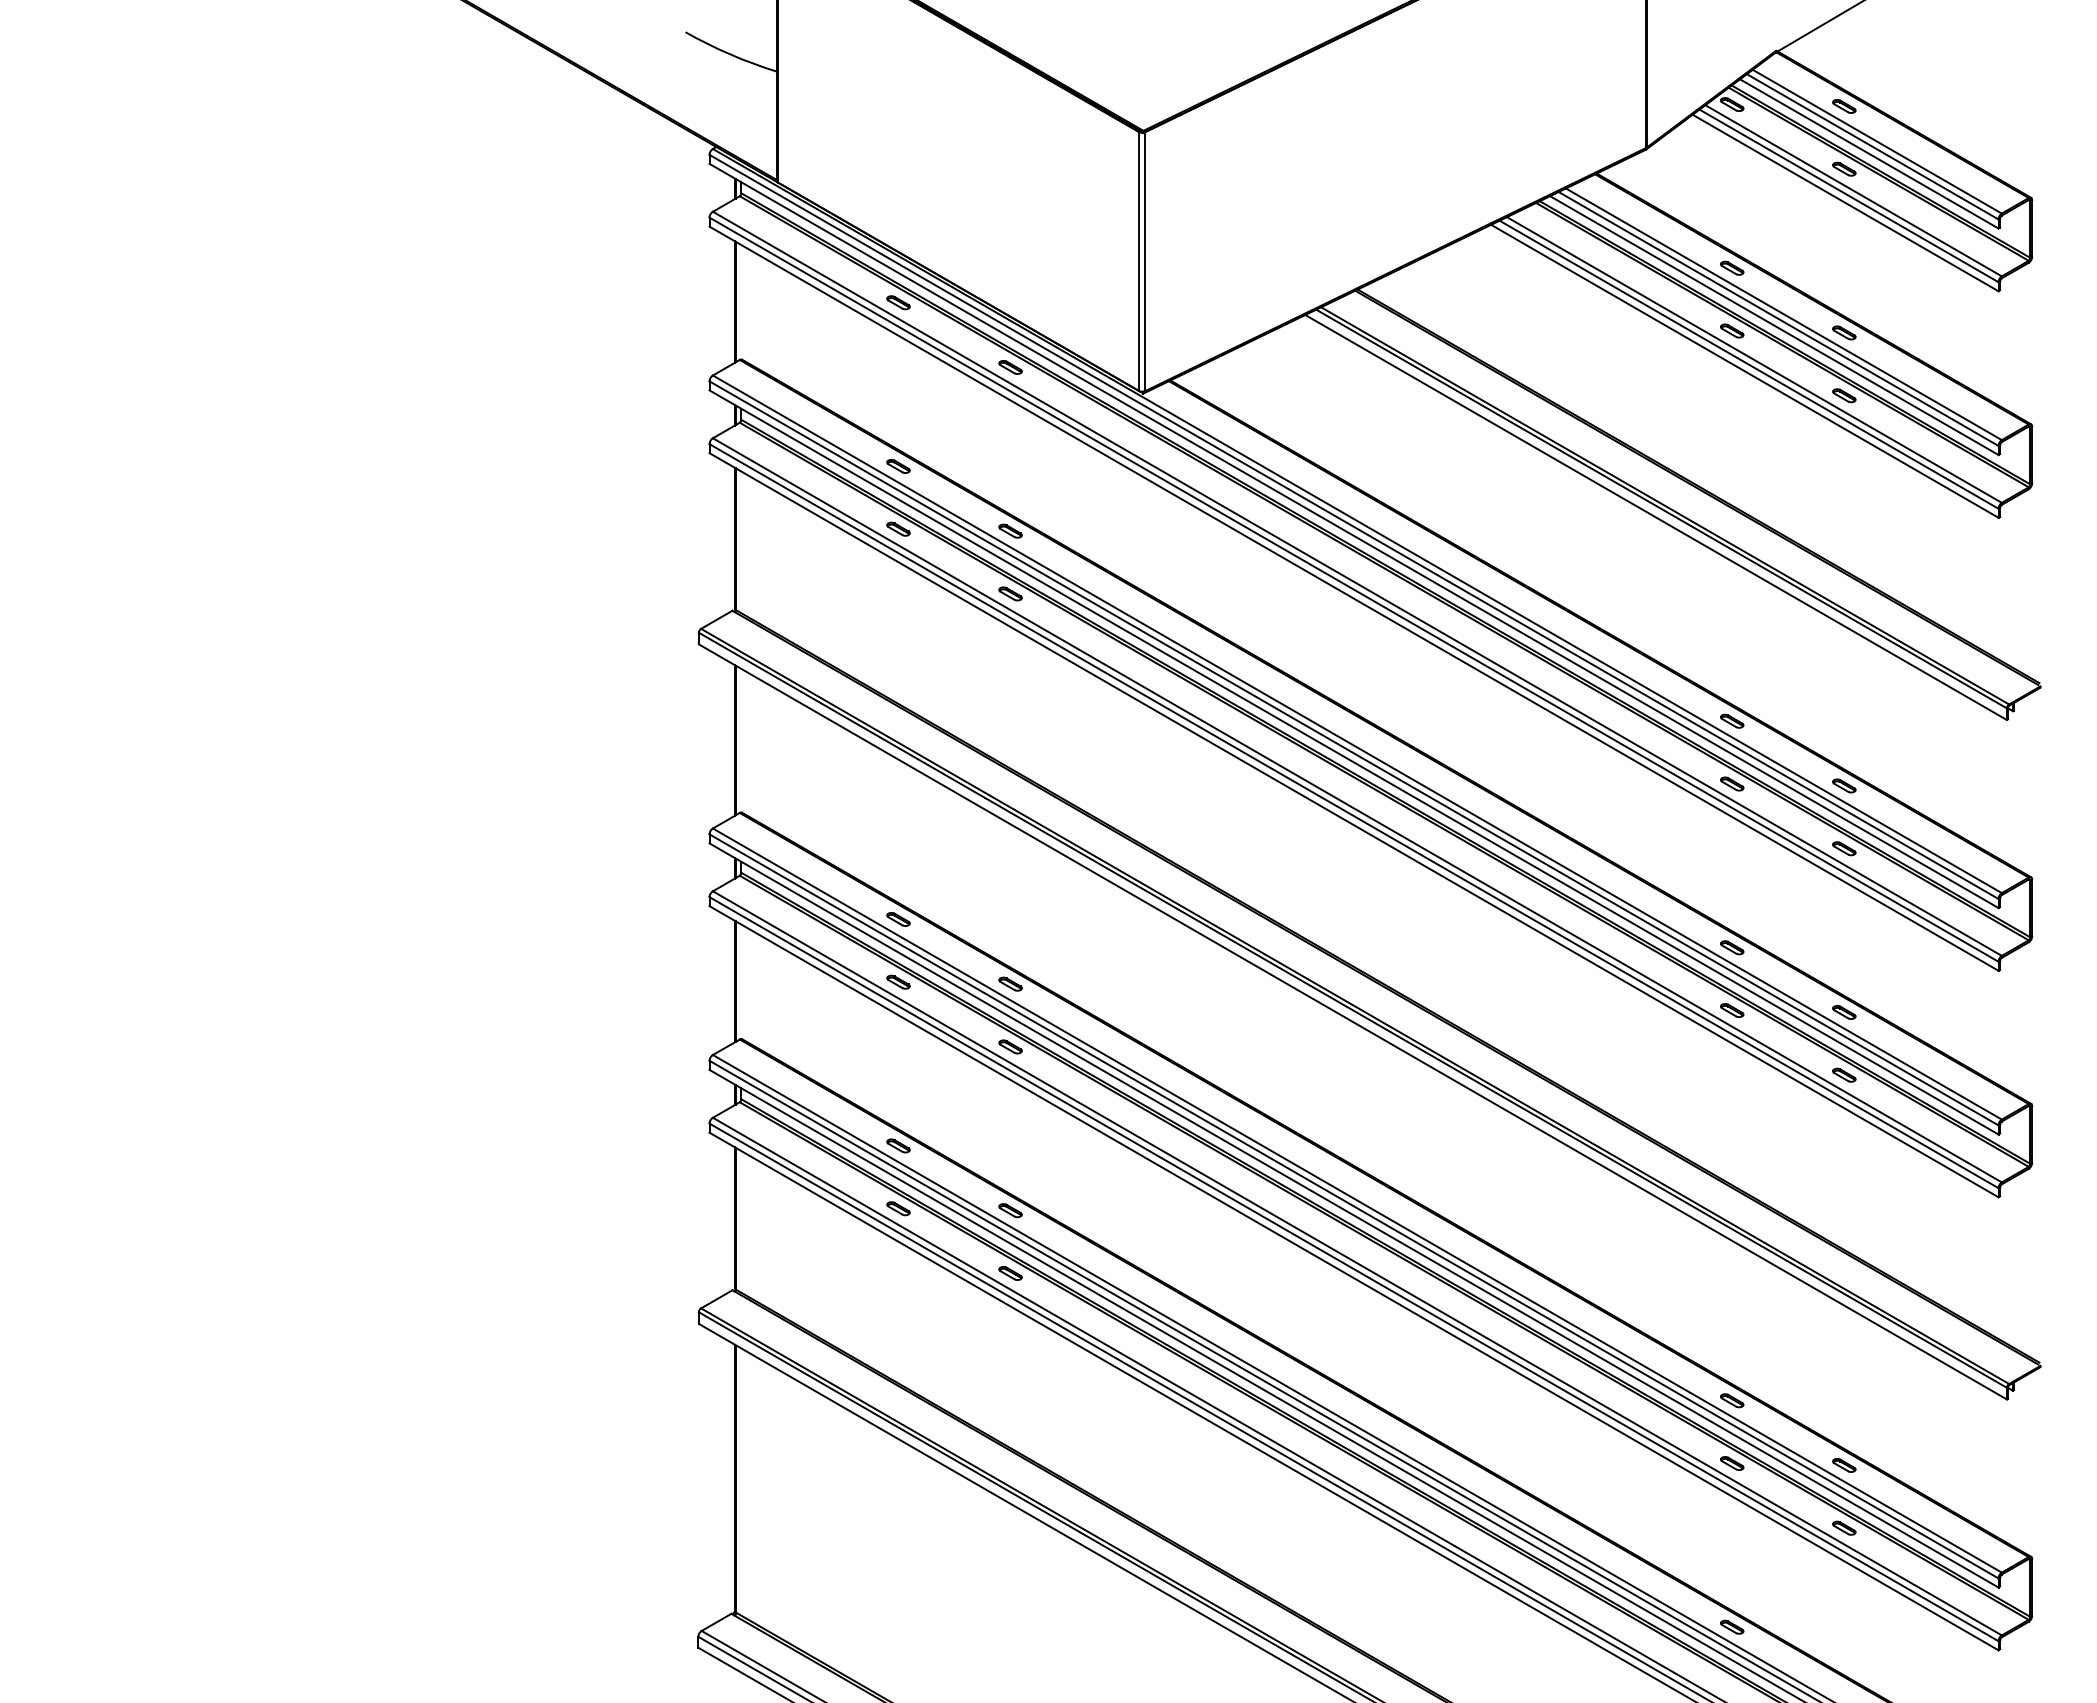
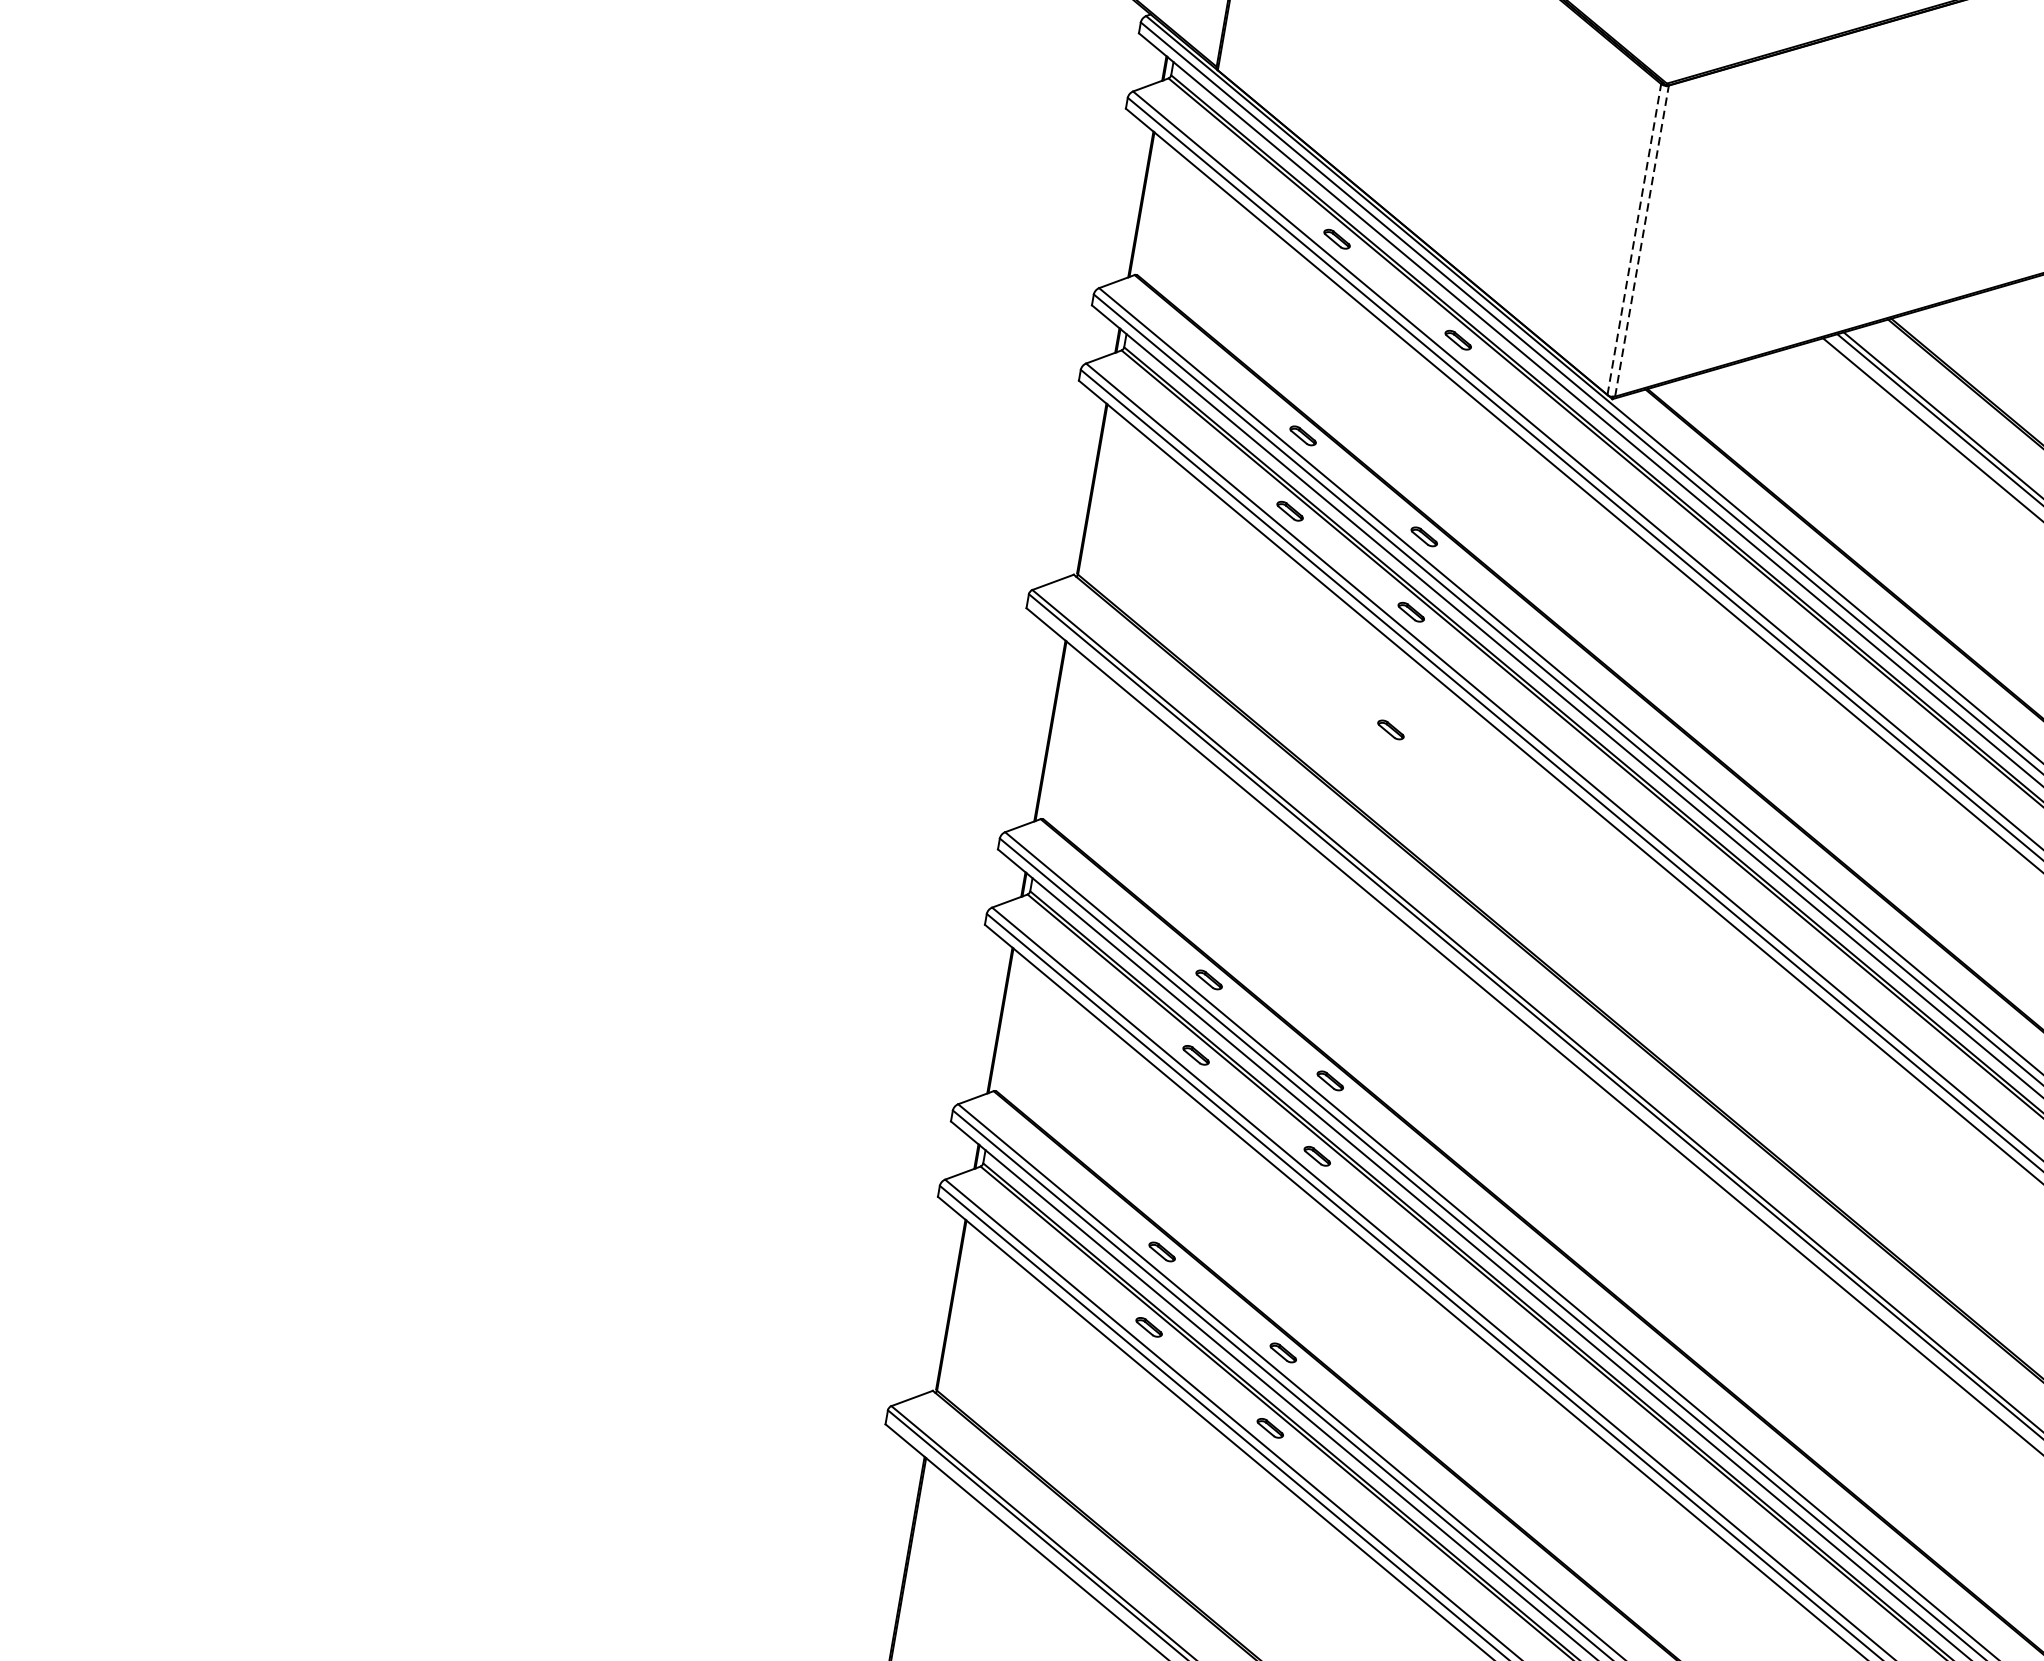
line: (1138, 260) -> (1634, 238), solid -> dashed
line: (1145, 261) -> (1642, 240), solid -> dashed
part: (1010, 691) -> (1390, 729), added

